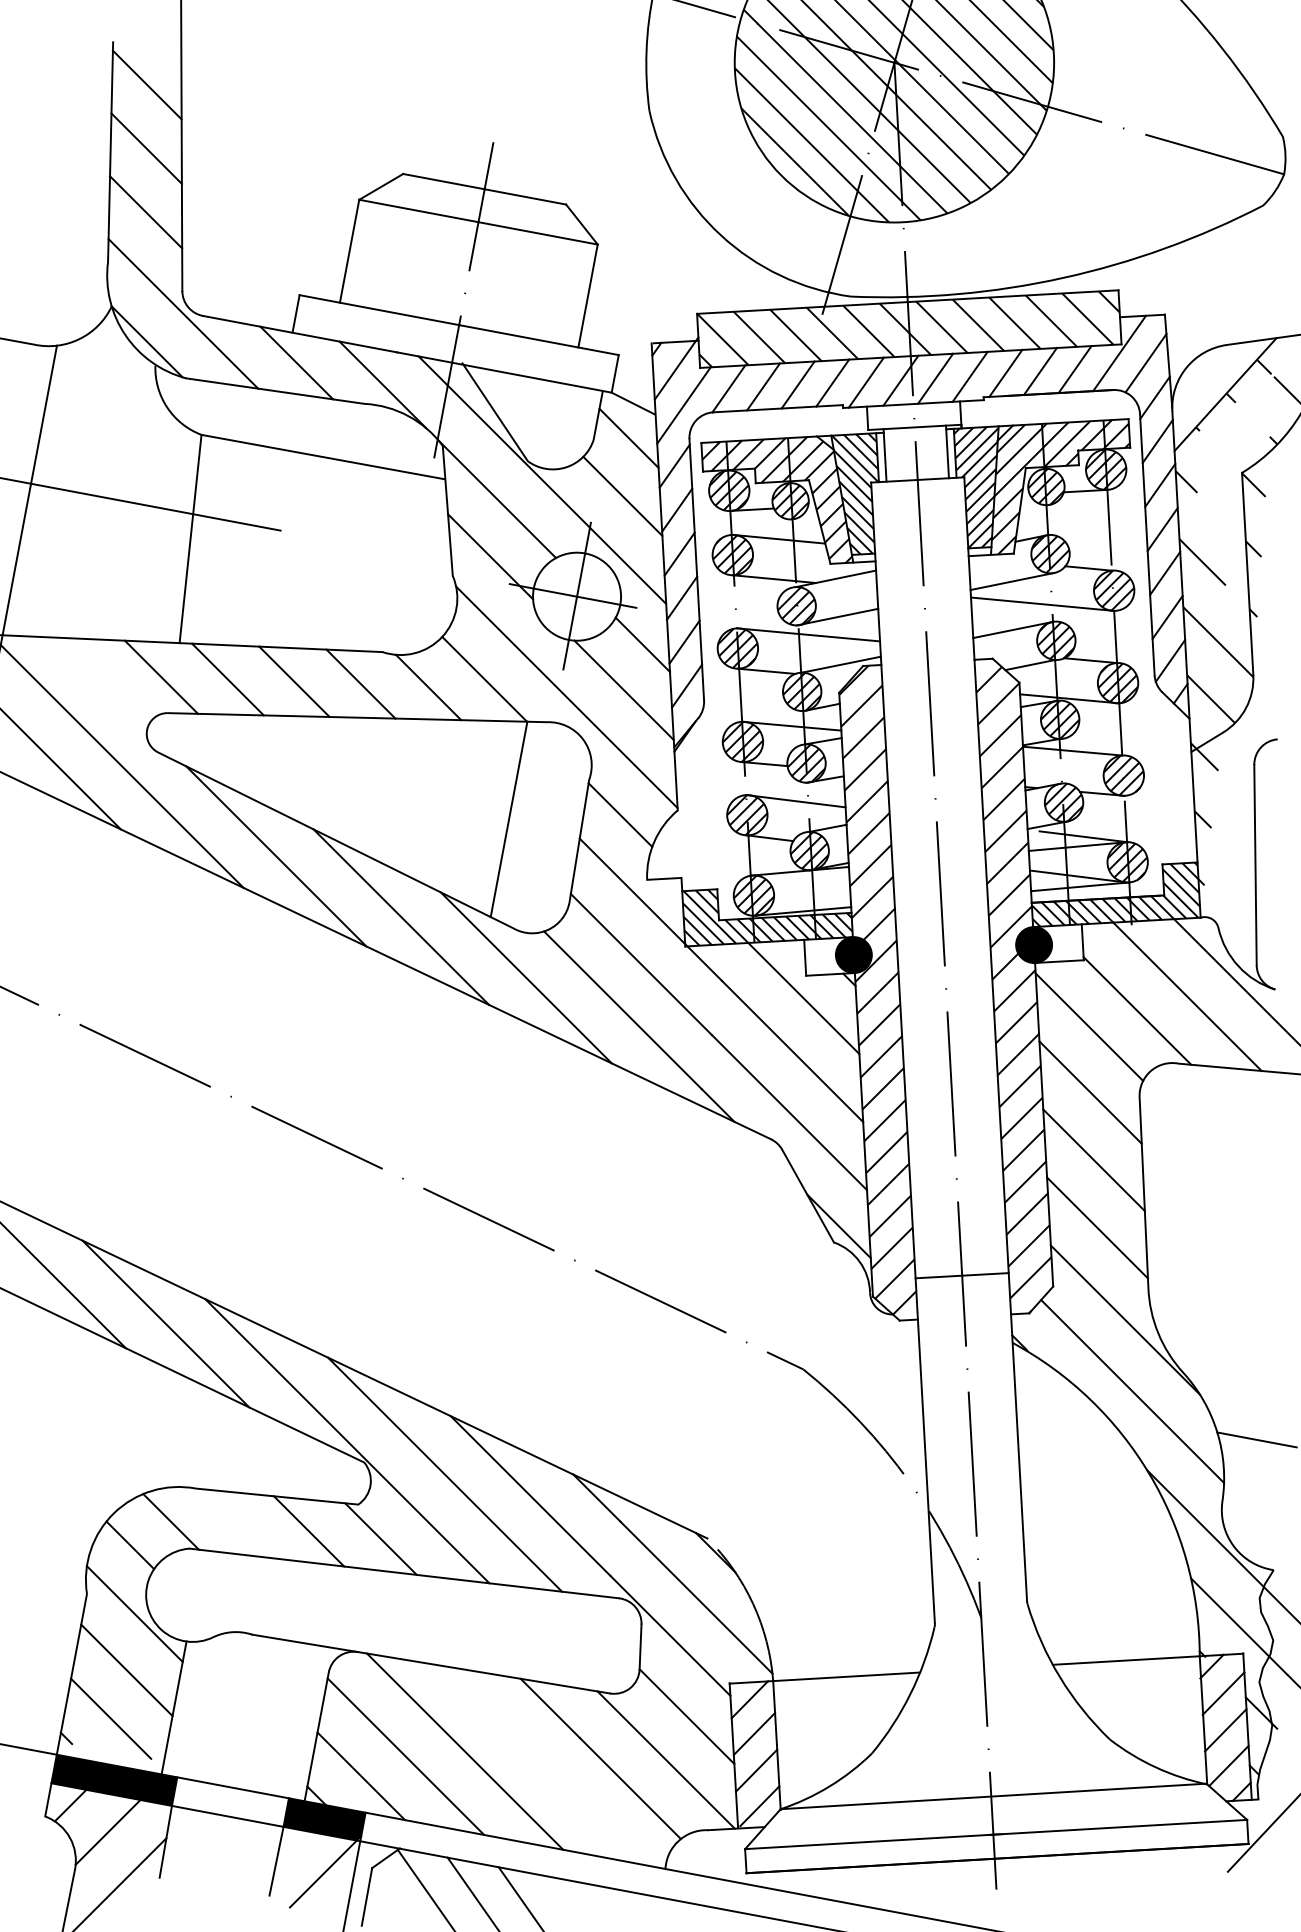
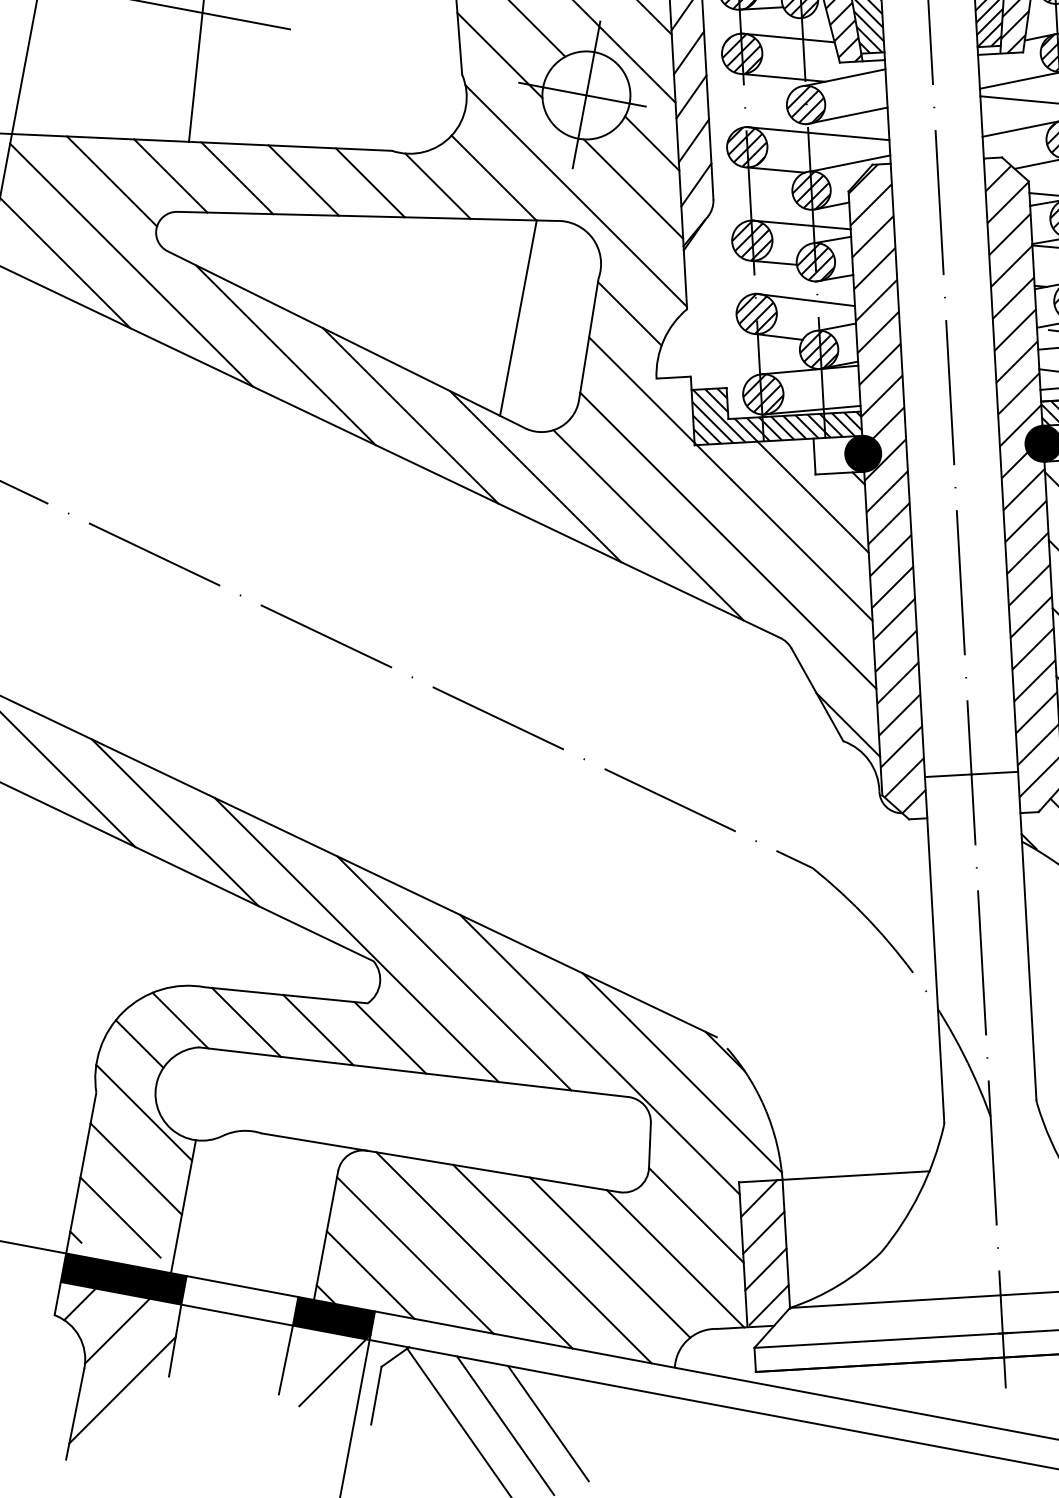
line: (102, 682) -> (111, 181), added
line: (236, 1523) -> (245, 1022), added
line: (542, 1765) -> (551, 1264), added

